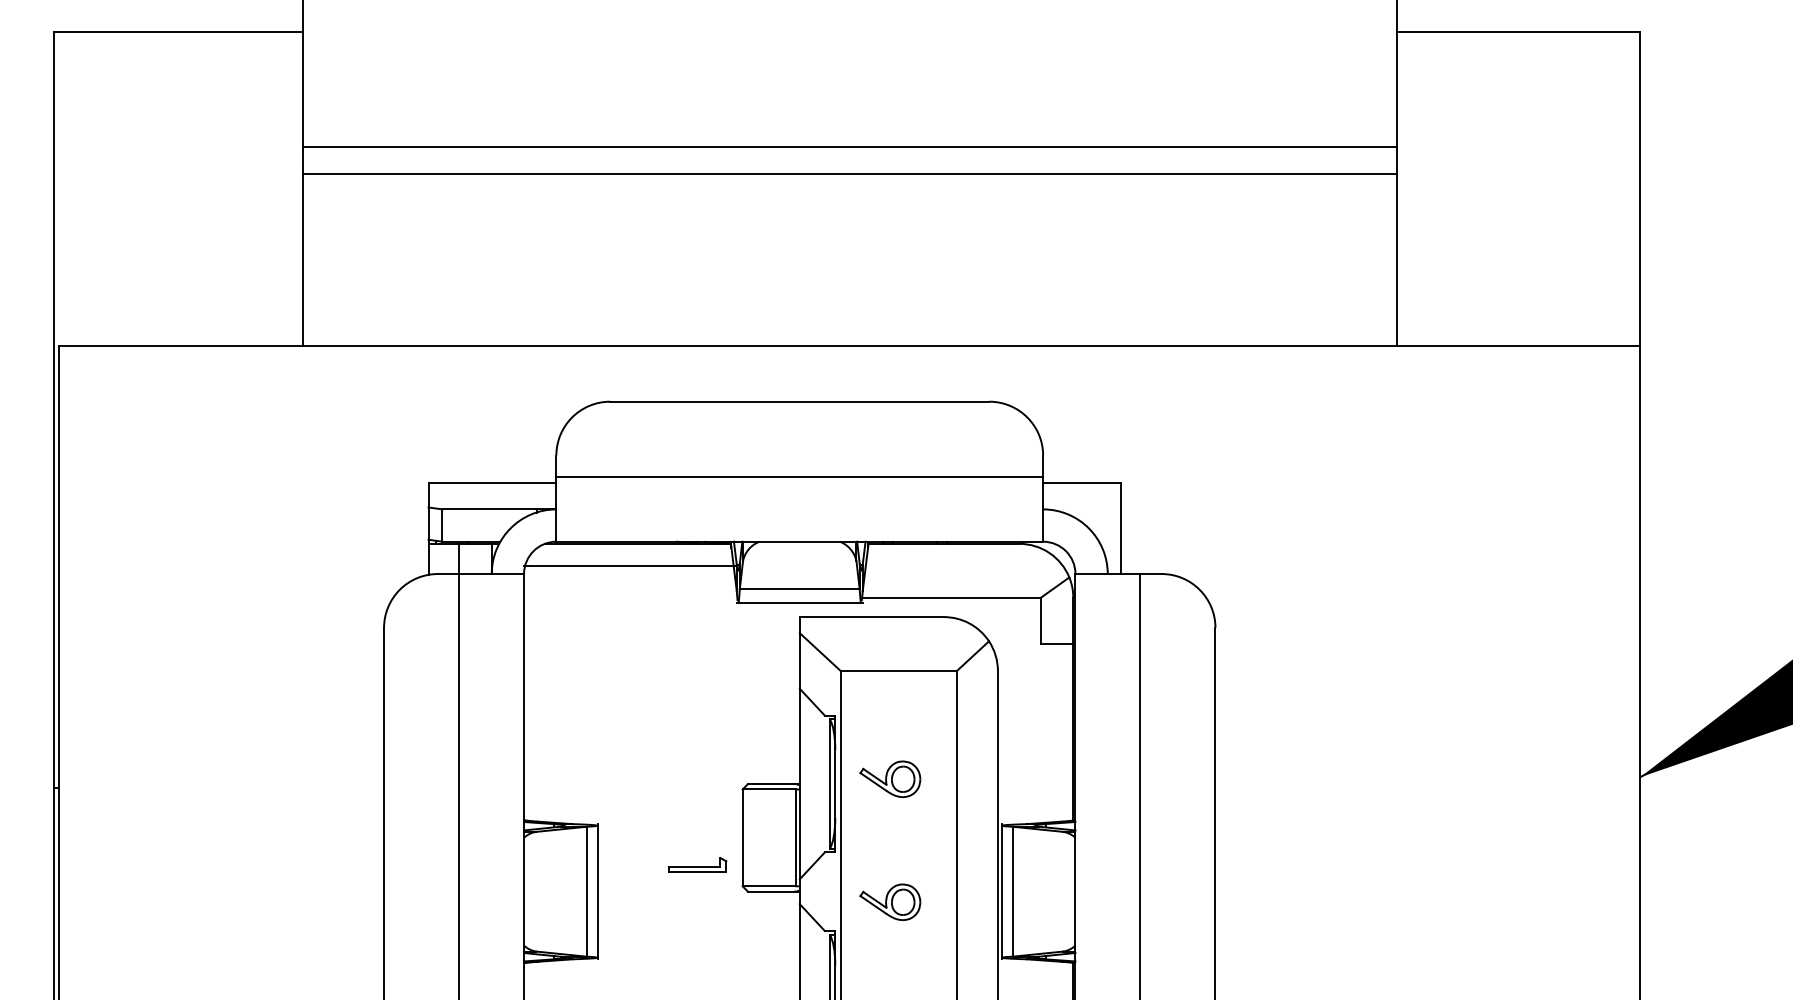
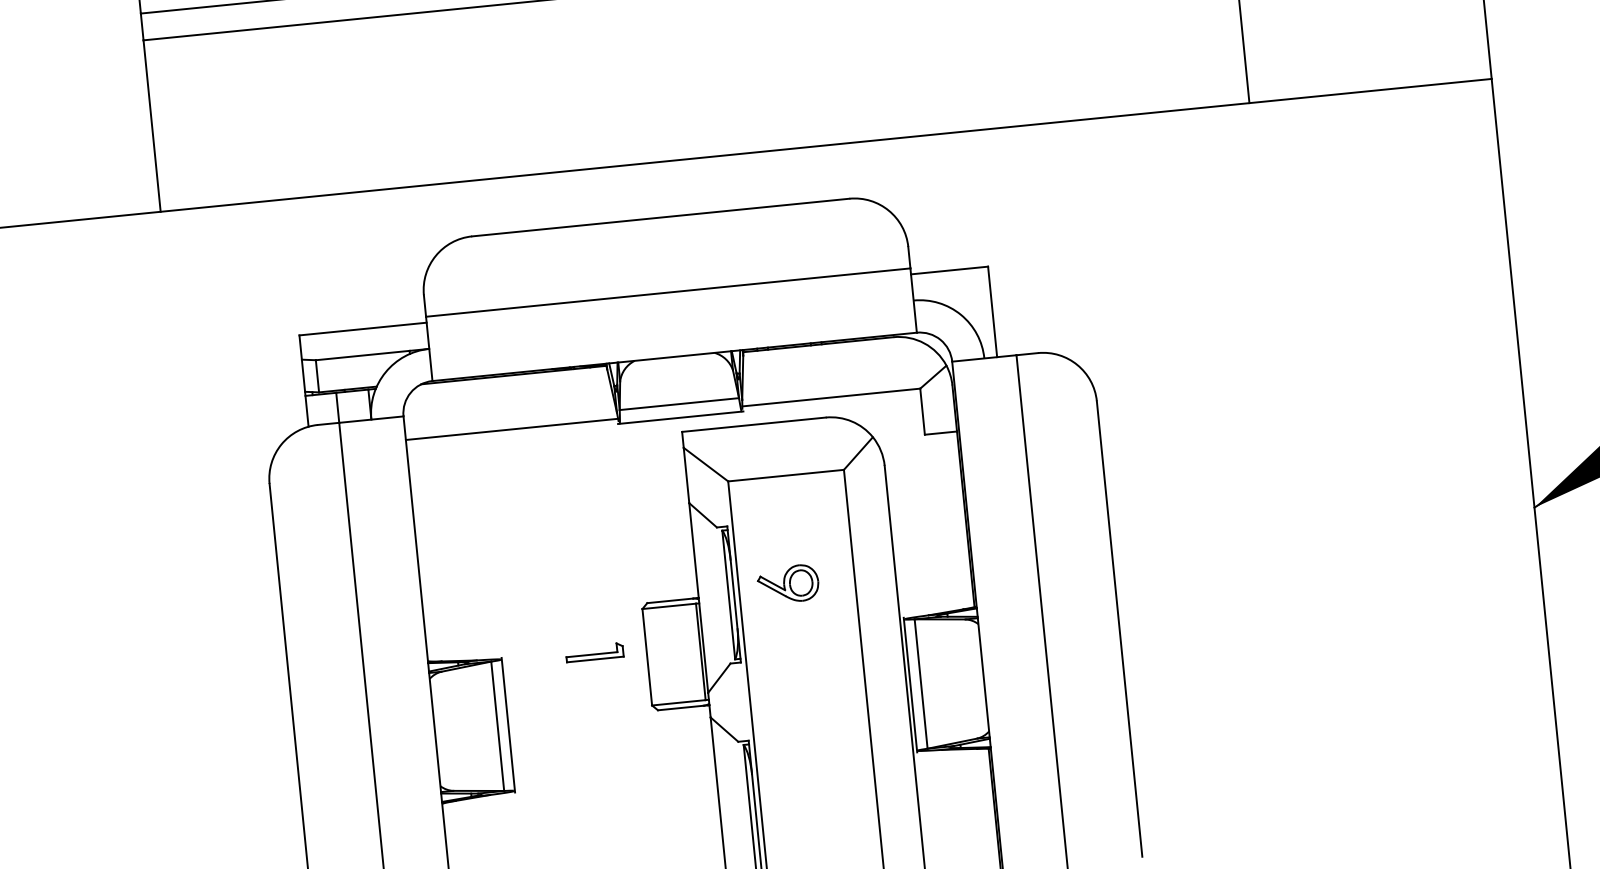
line: (630, 565) -> (511, 429), moved
part: (697, 864) -> (594, 652), moved
part: (890, 901) -> (800, 705), removed

